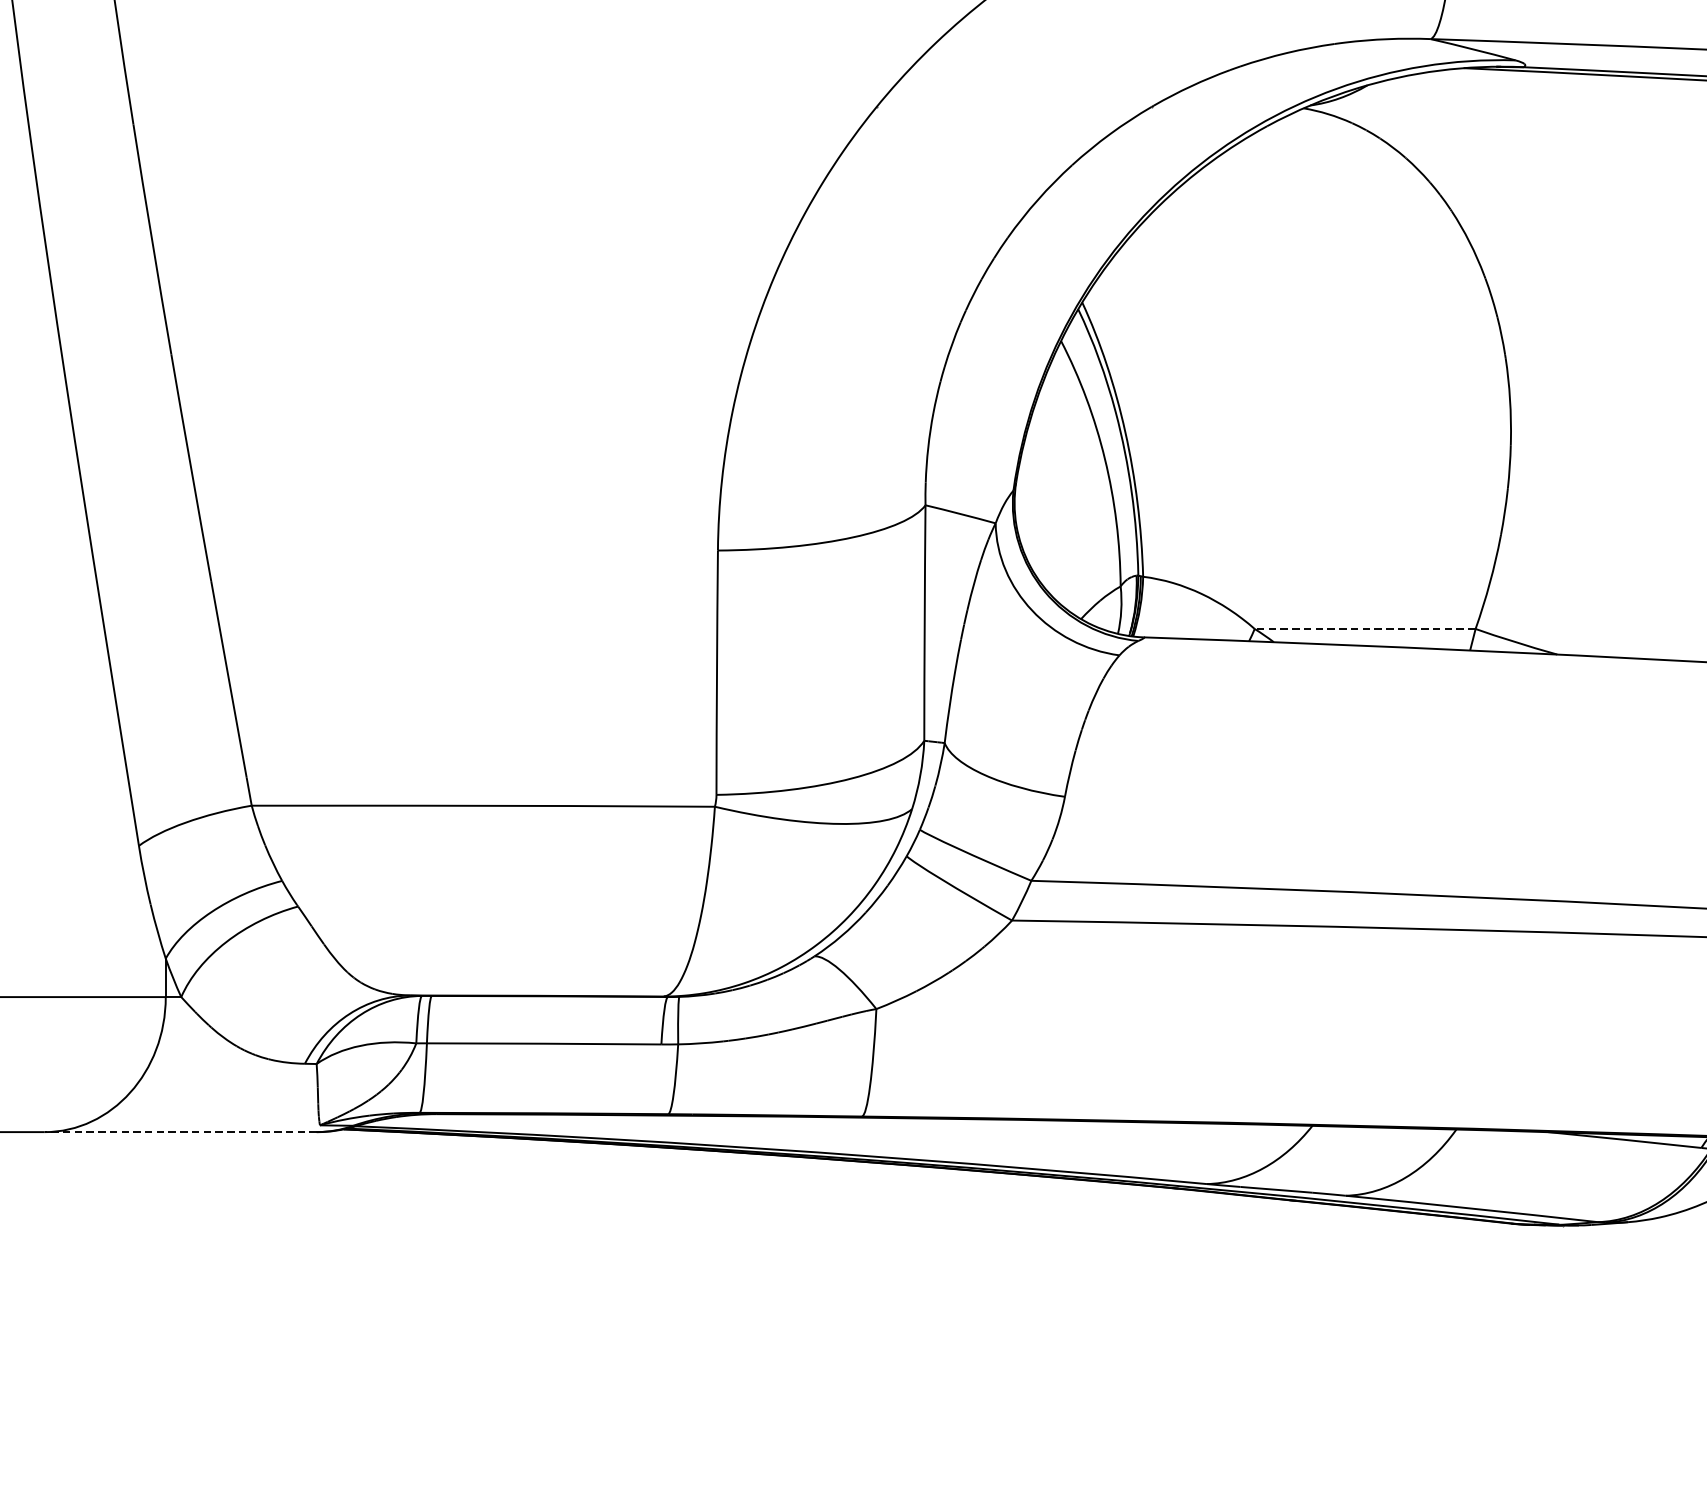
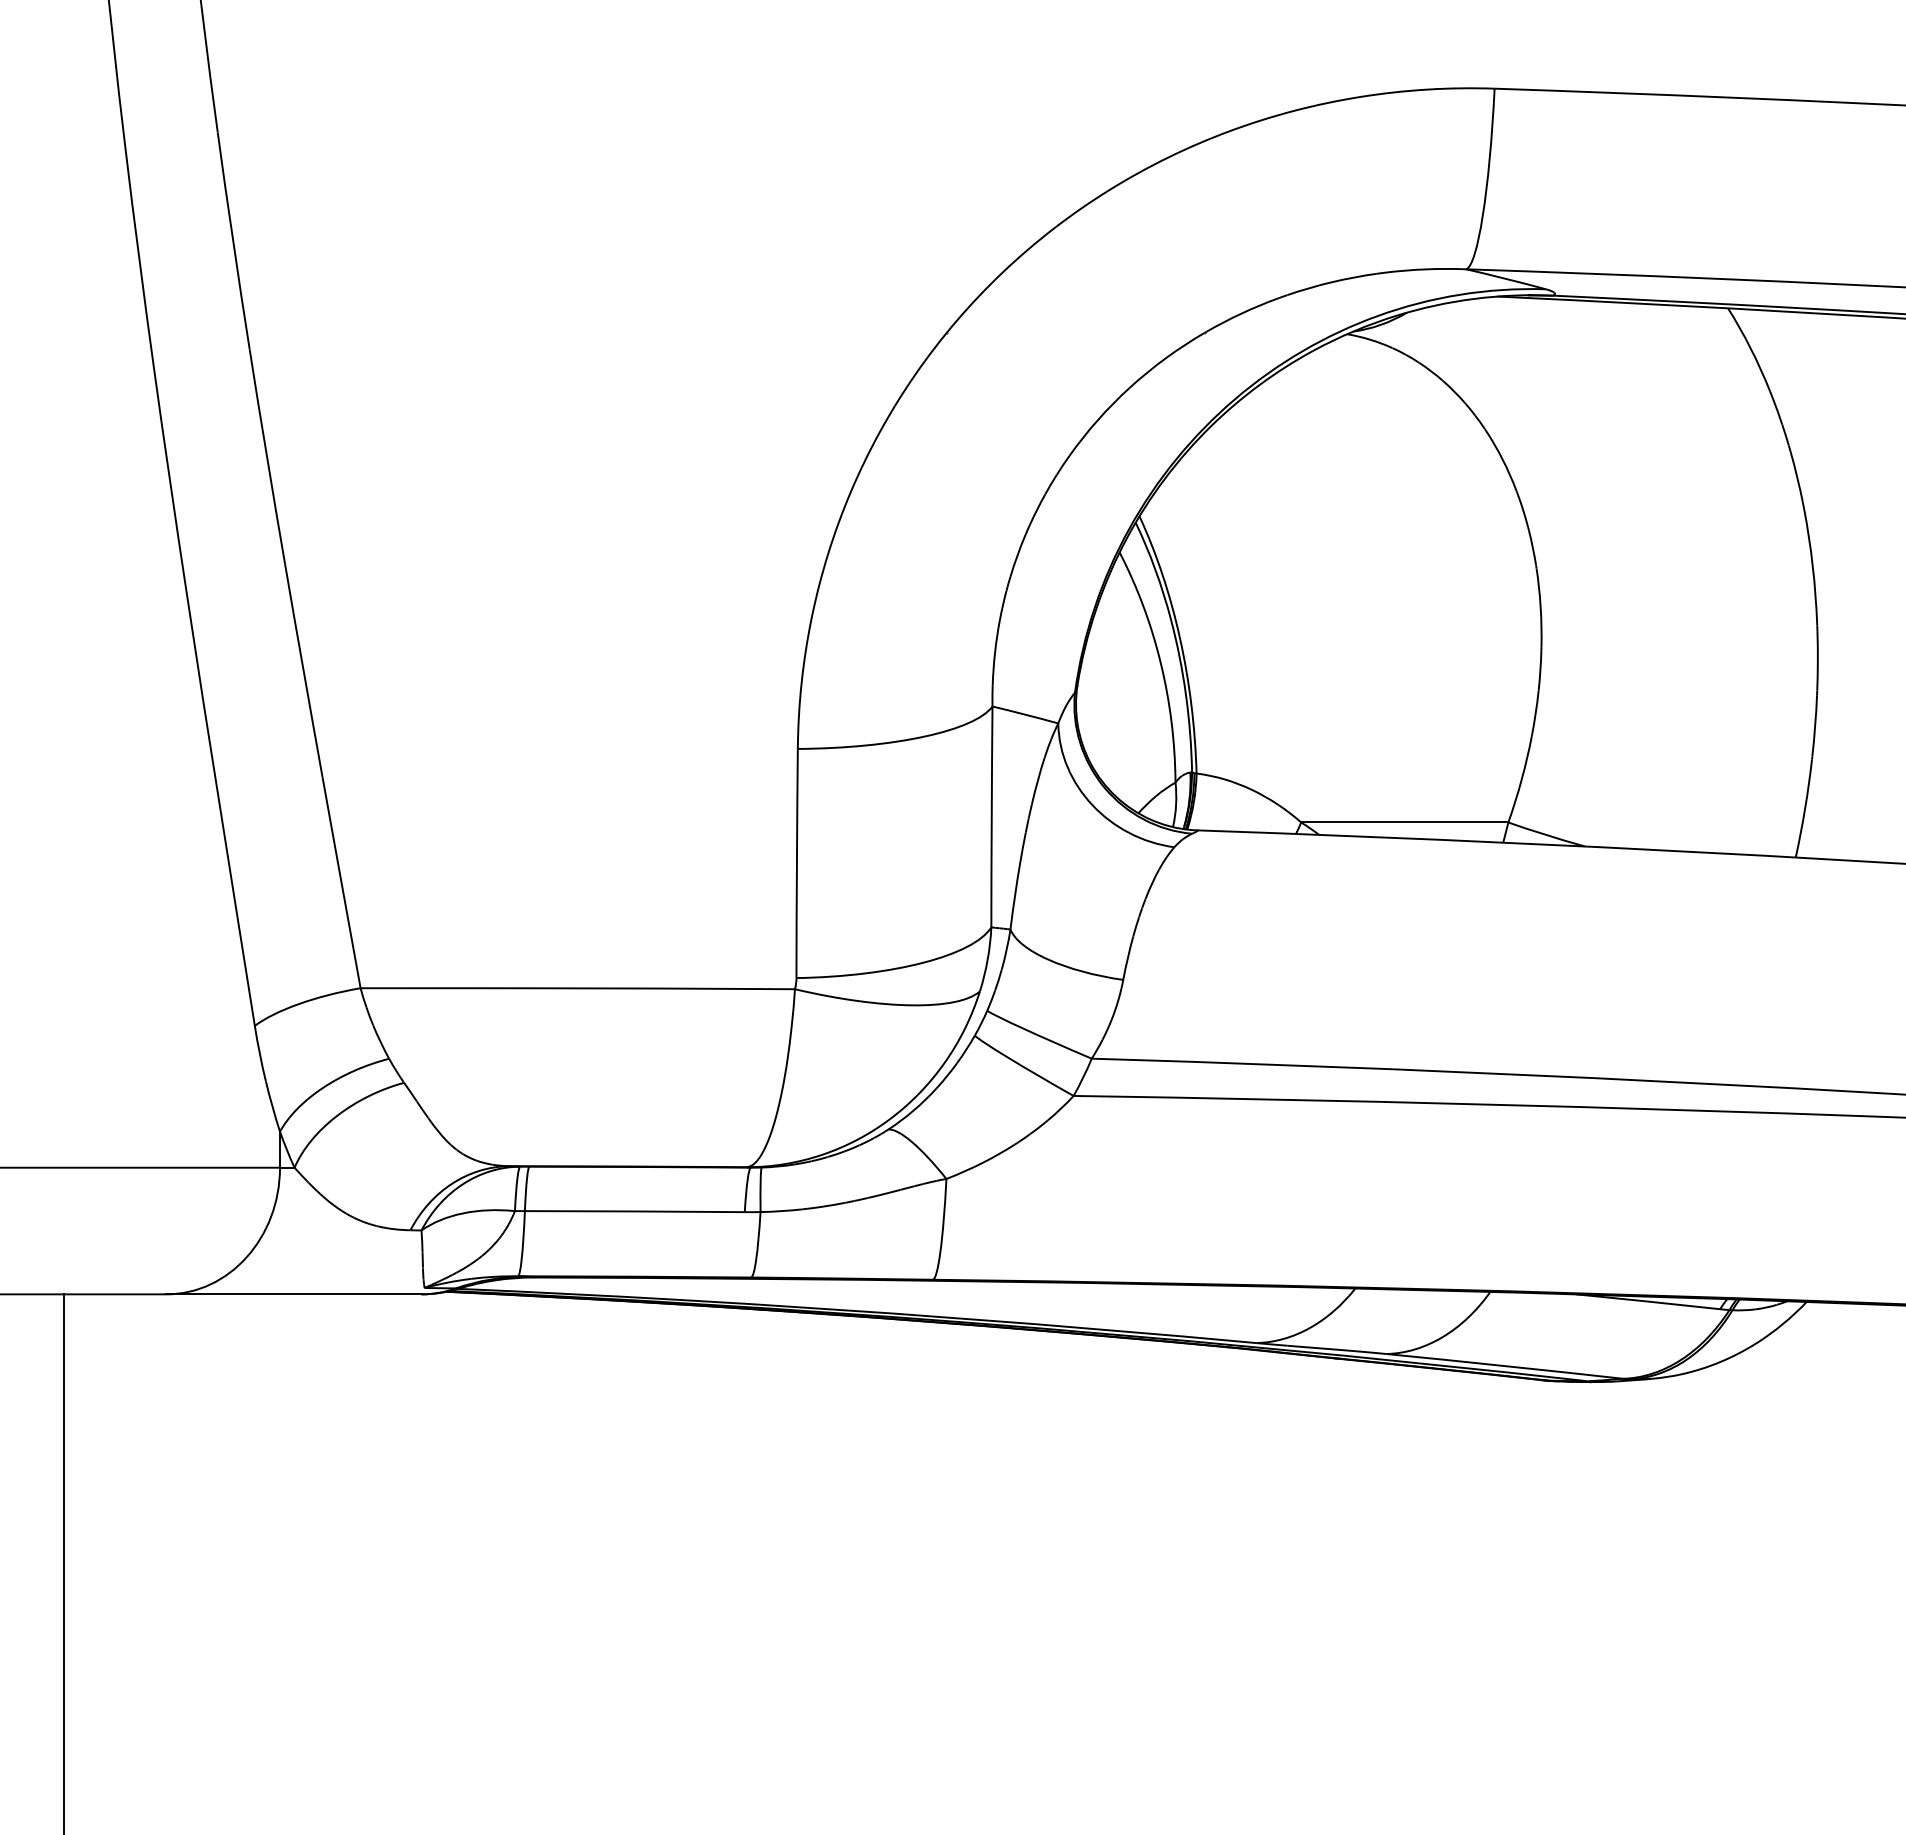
line: (1364, 628) -> (1404, 822), dashed -> solid
line: (180, 1132) -> (293, 1294), dashed -> solid

